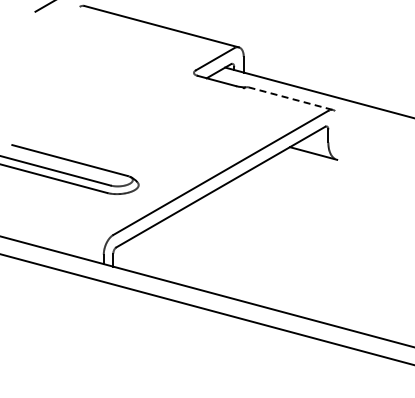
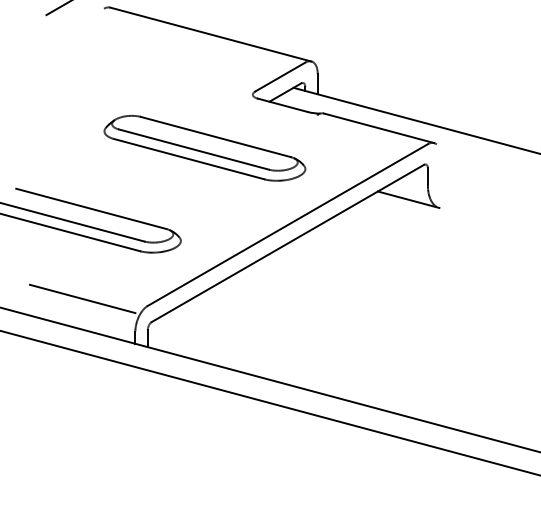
line: (290, 98) -> (378, 128), dashed -> solid
part: (157, 113) -> (205, 147), added
line: (62, 229) -> (81, 298), added

